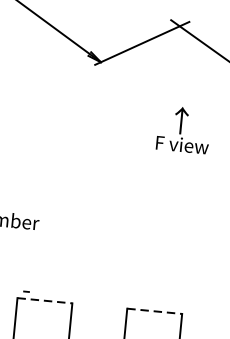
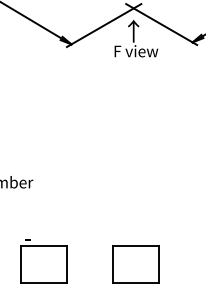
text: (184, 129) -> (136, 38), moved
line: (45, 300) -> (44, 245), dashed -> solid
line: (154, 310) -> (135, 245), dashed -> solid

